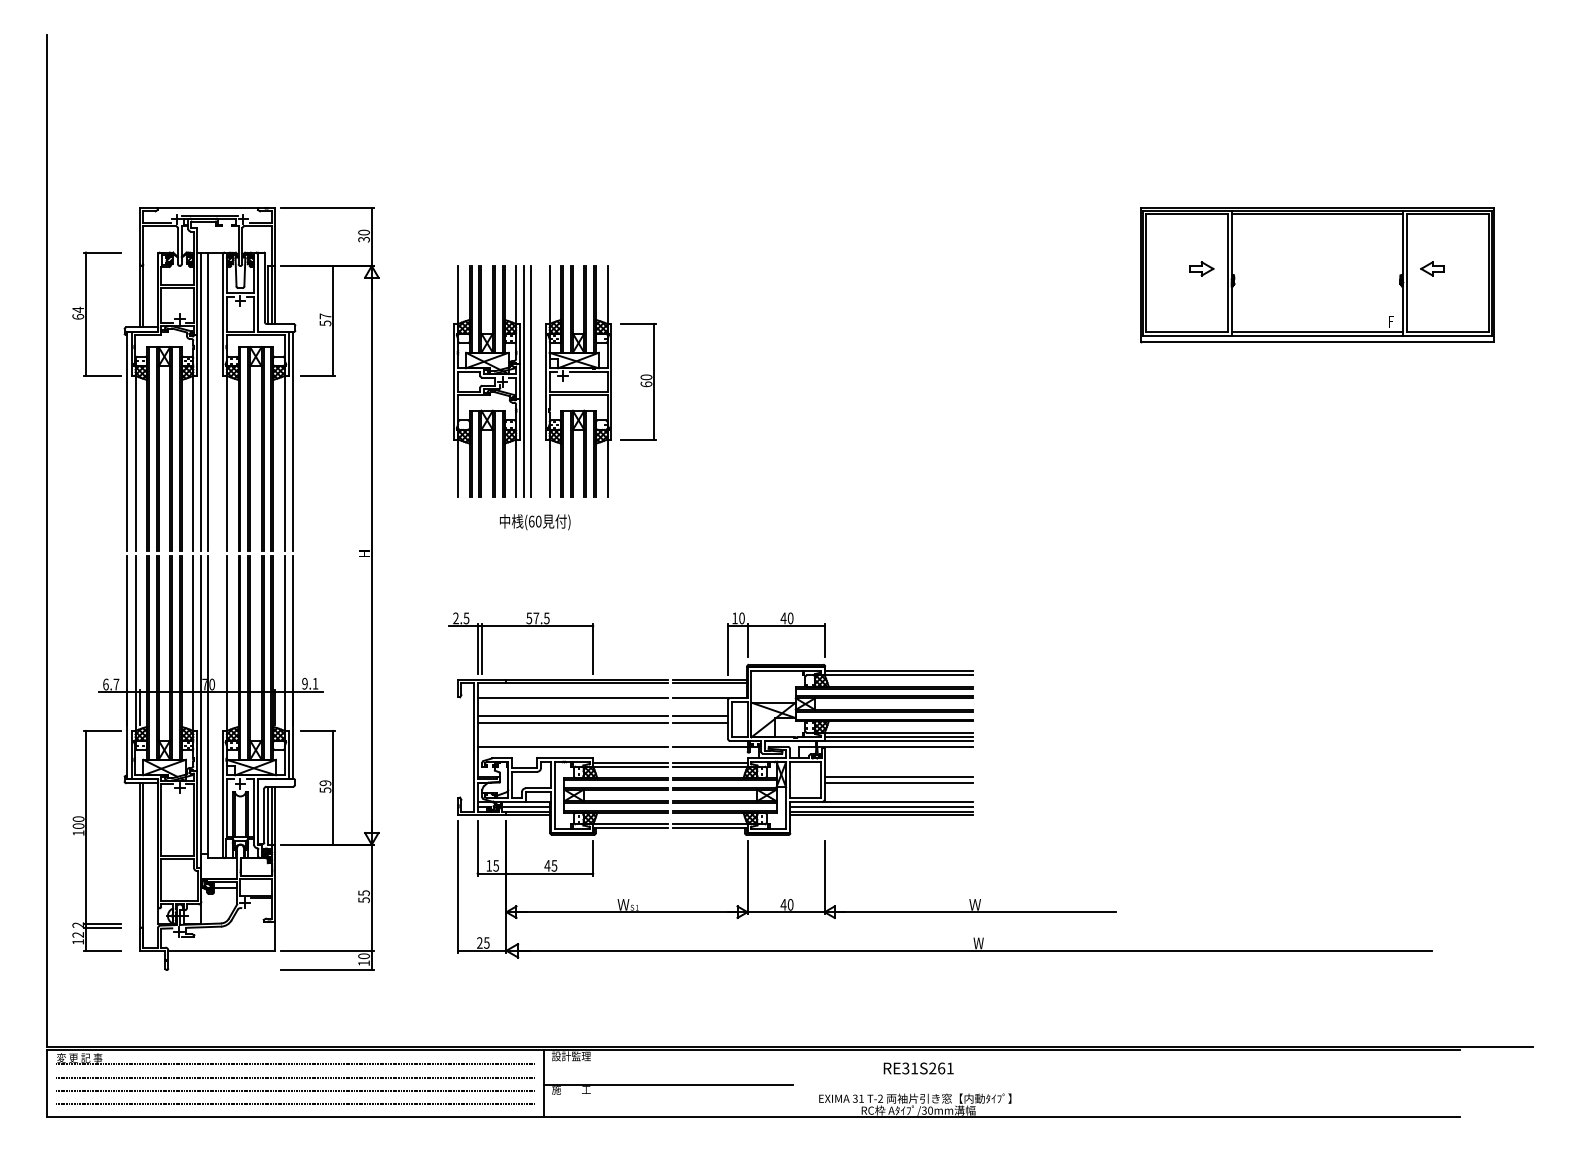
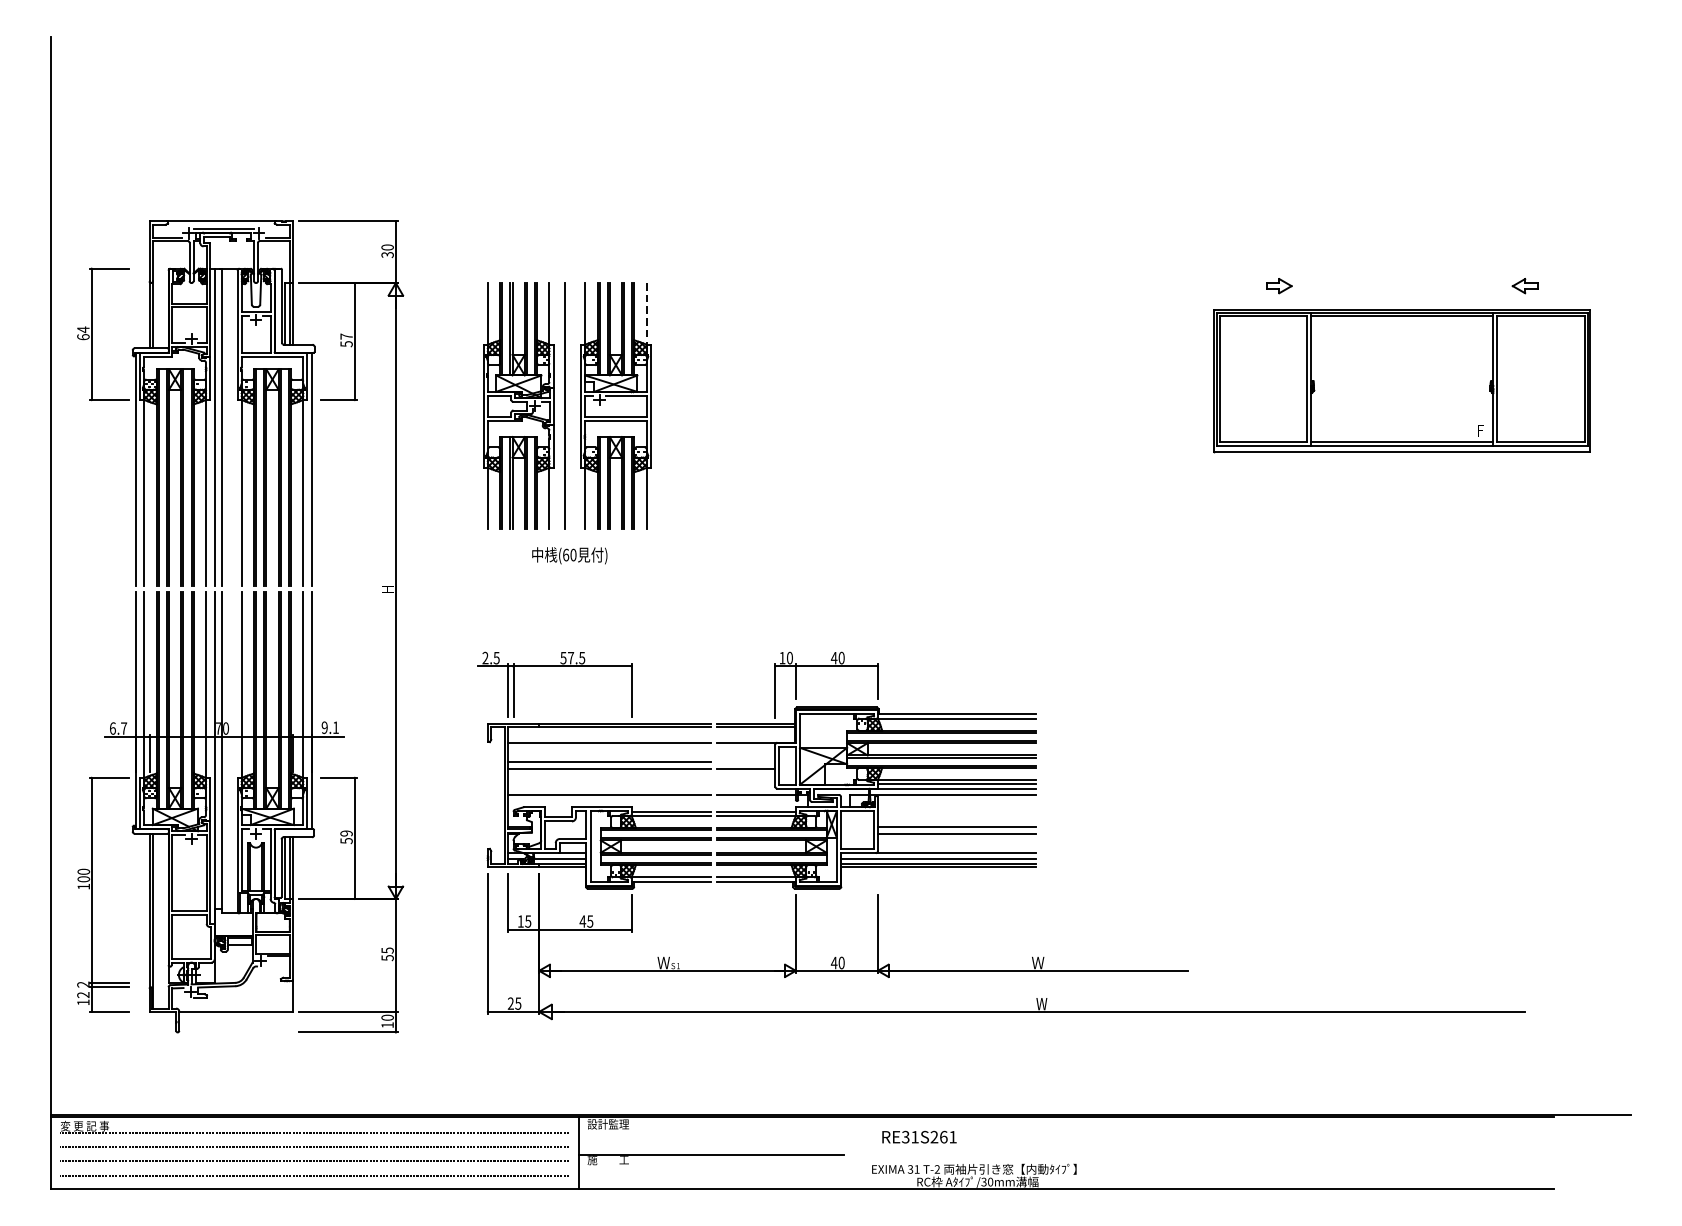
part: (1317, 275) -> (1402, 381), moved
line: (607, 295) -> (646, 314), solid -> dashed
line: (524, 381) -> (558, 405), removed
part: (638, 381) -> (679, 405), removed
line: (700, 716) -> (745, 762), removed
text: (918, 1068) -> (919, 1137), moved

